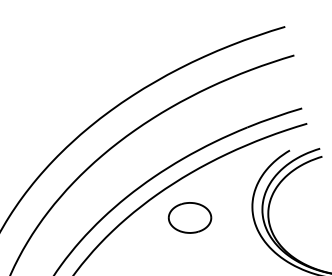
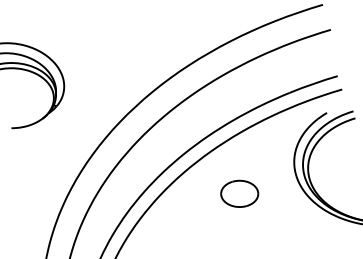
part: (189, 217) -> (239, 193), moved

